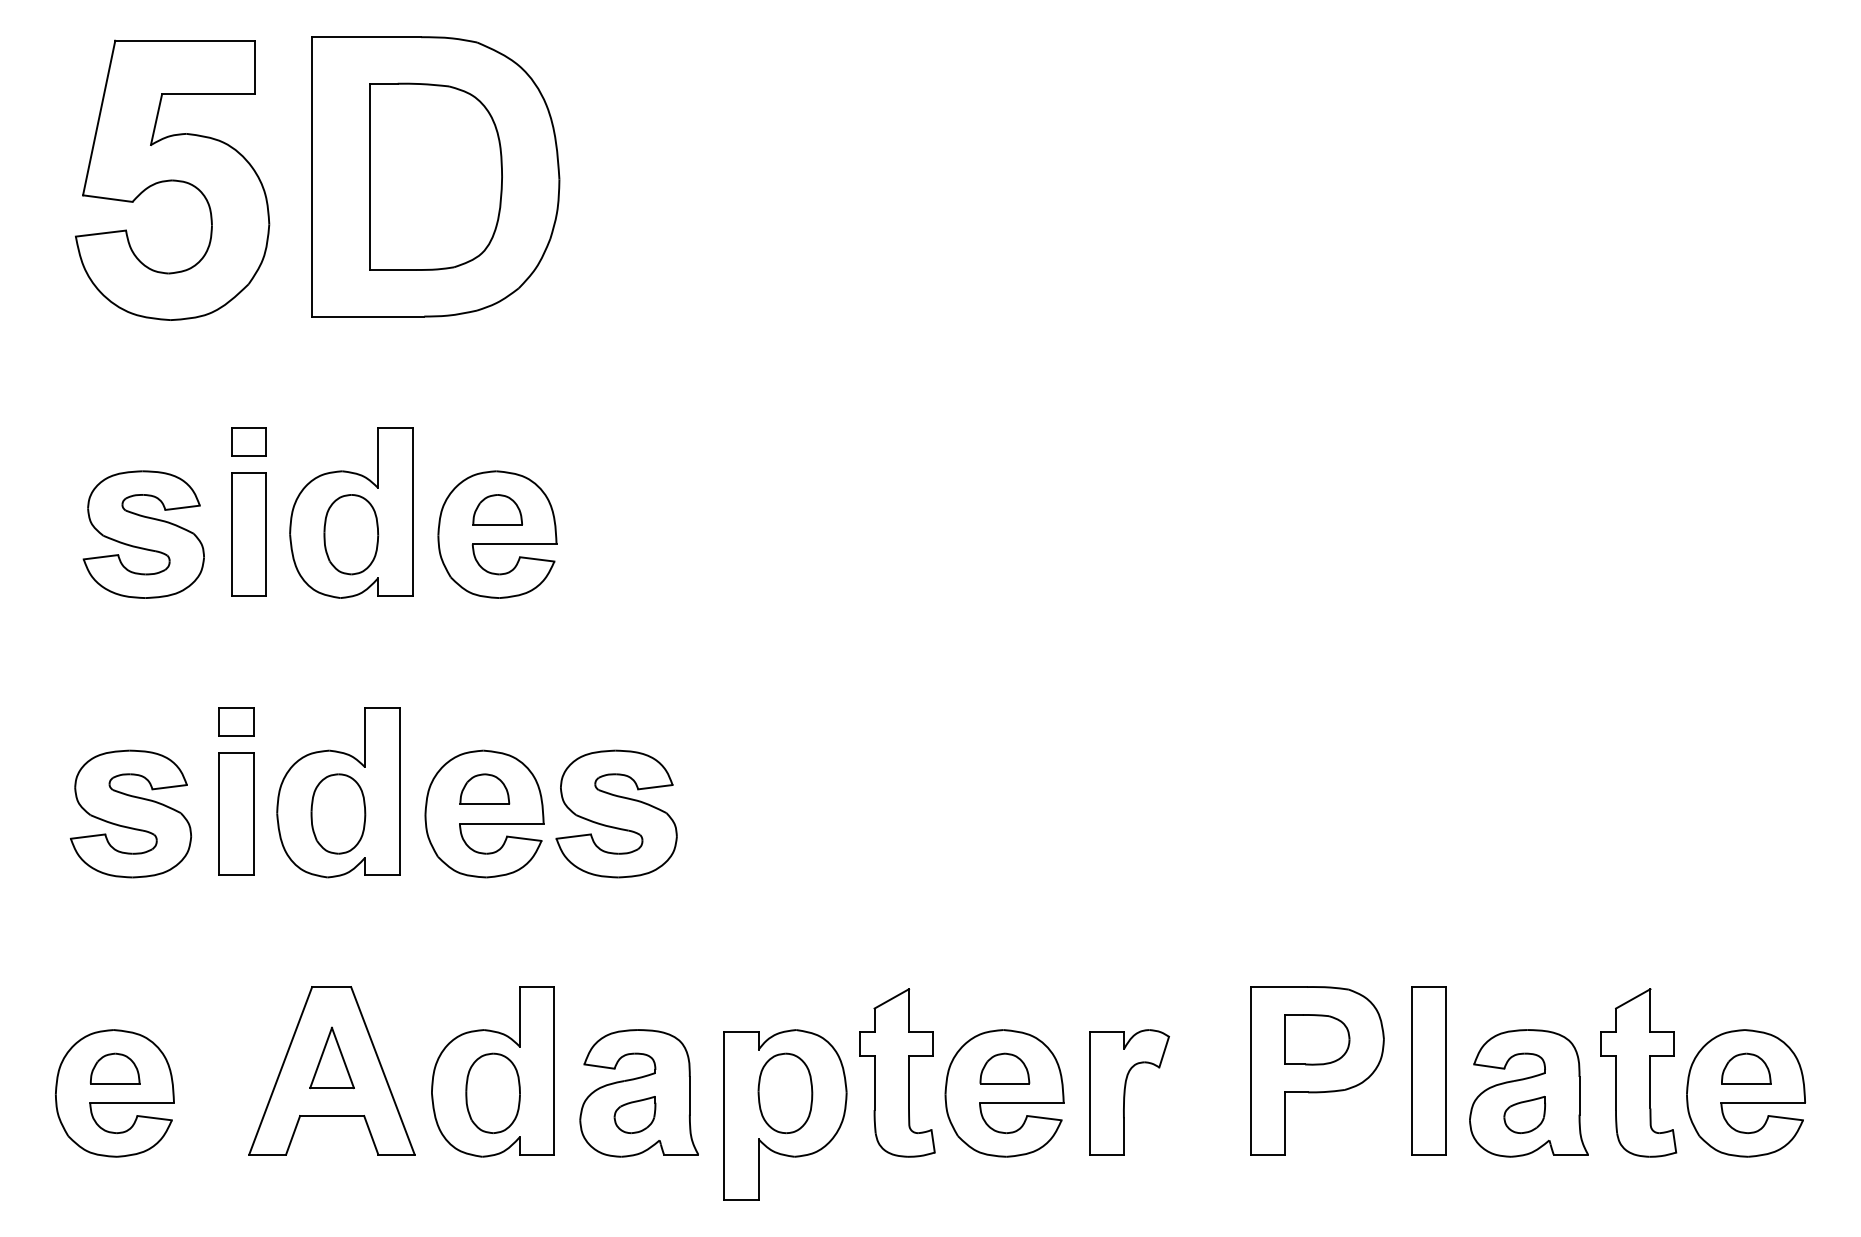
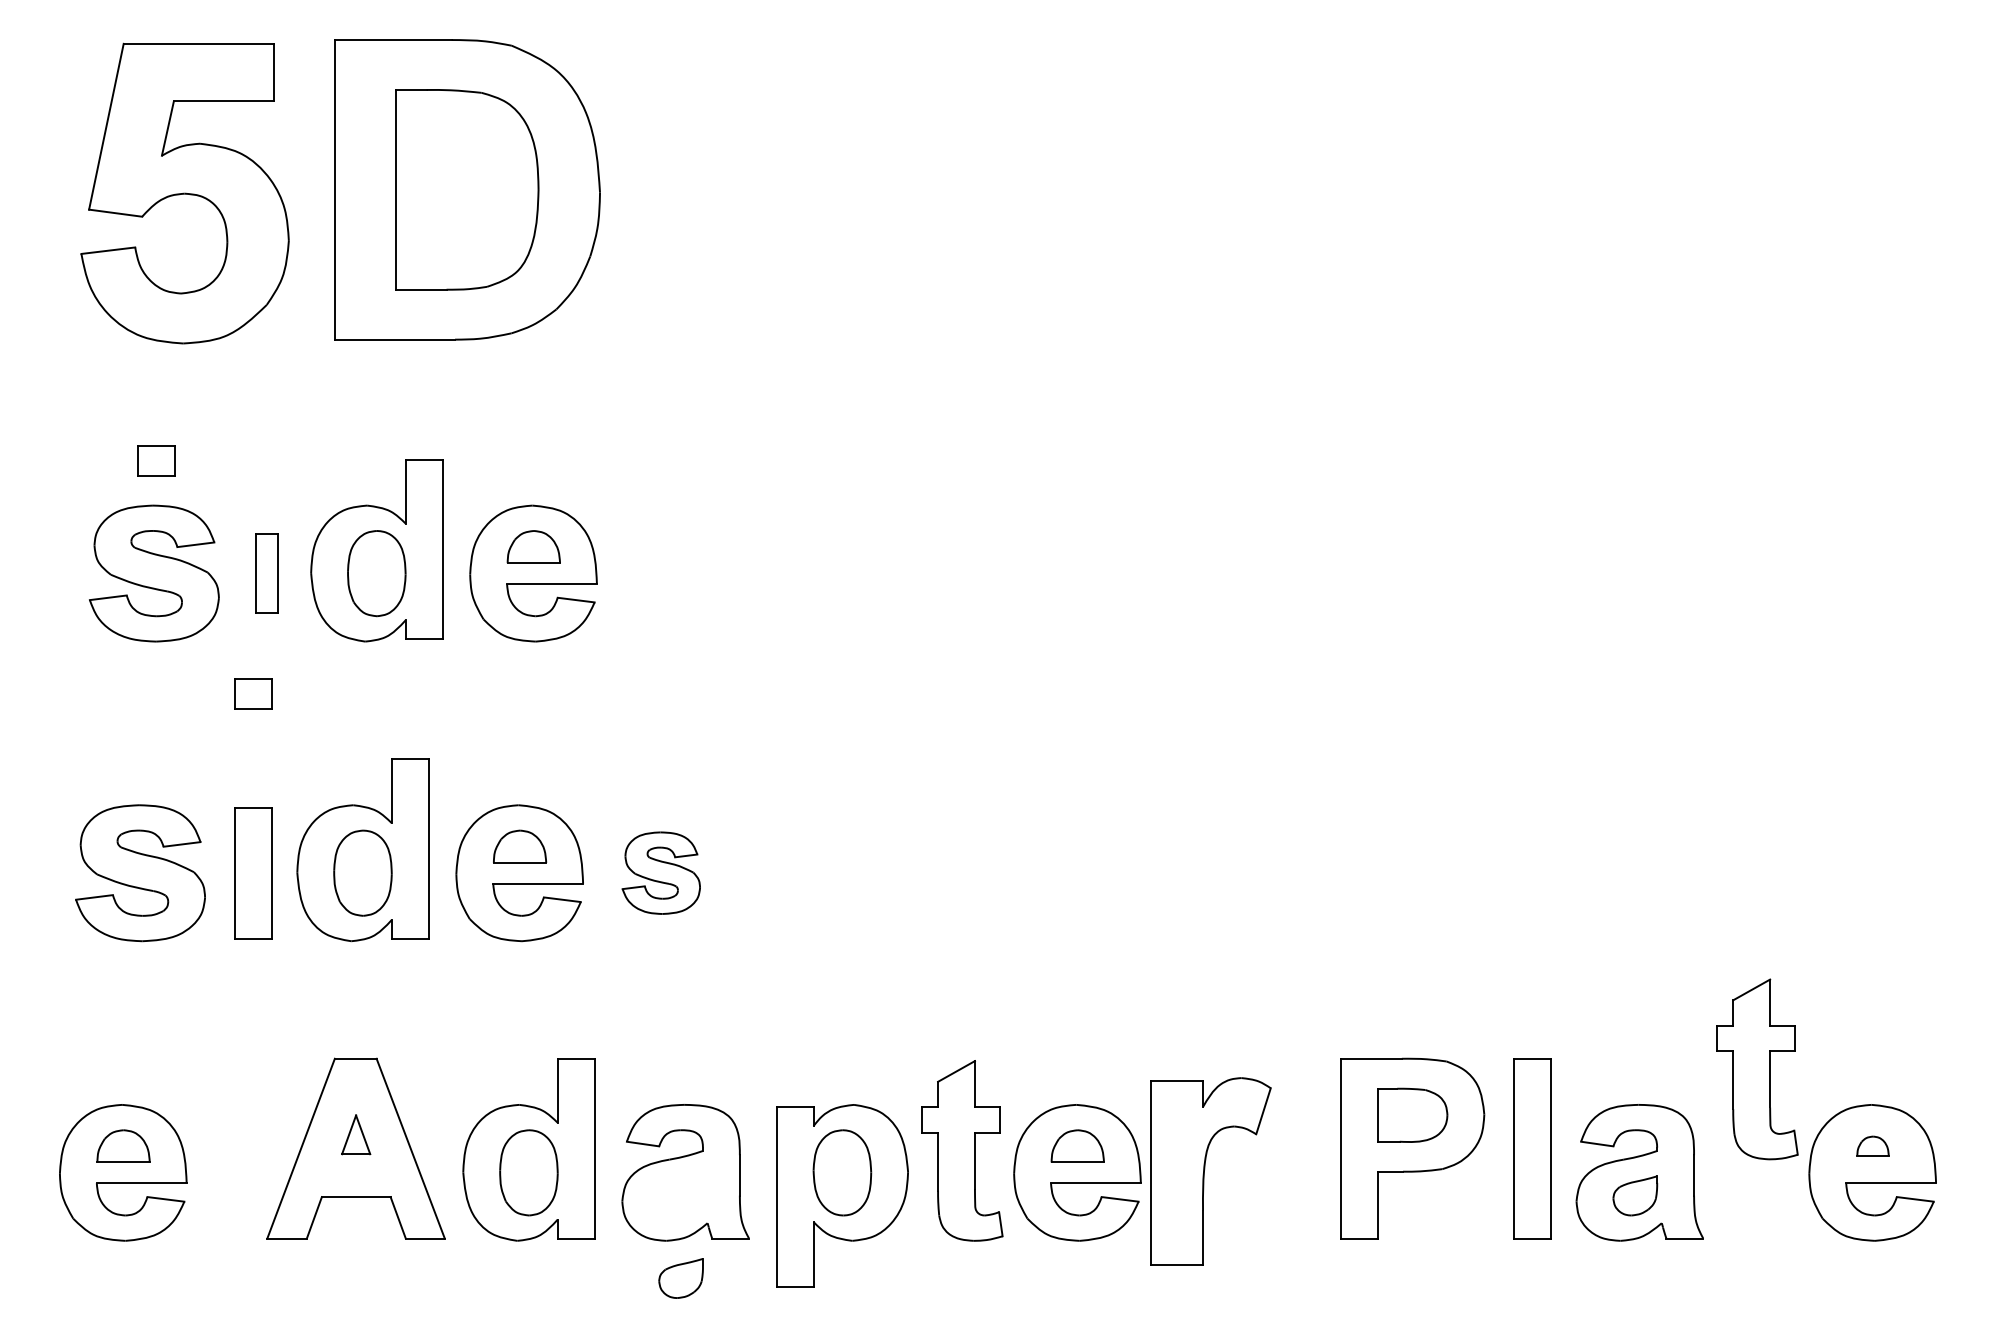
part: (248, 441) -> (156, 459), moved
part: (248, 534) -> (266, 573), size x0.6
part: (236, 721) -> (253, 693), moved
part: (616, 813) -> (661, 872), size x0.6
part: (331, 1057) -> (355, 1134), size x0.6
part: (1746, 1068) -> (1873, 1146), size x0.6
part: (1638, 1072) -> (1757, 1068), moved
part: (1129, 1092) -> (1211, 1171), size x1.4
part: (634, 1115) -> (680, 1279), moved

